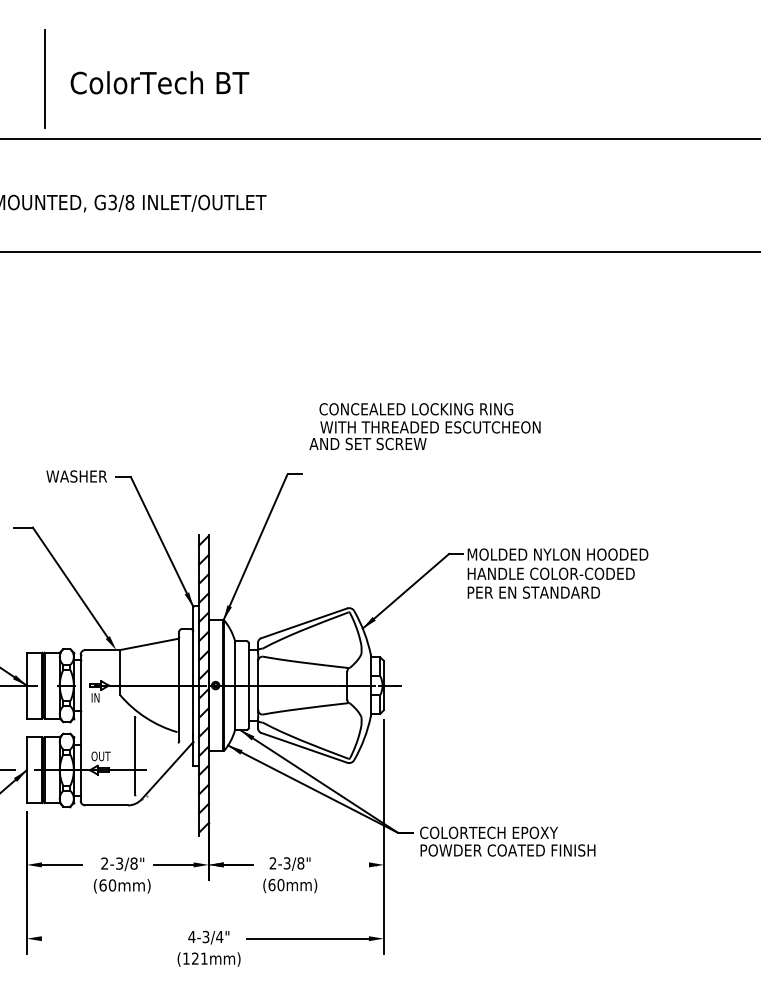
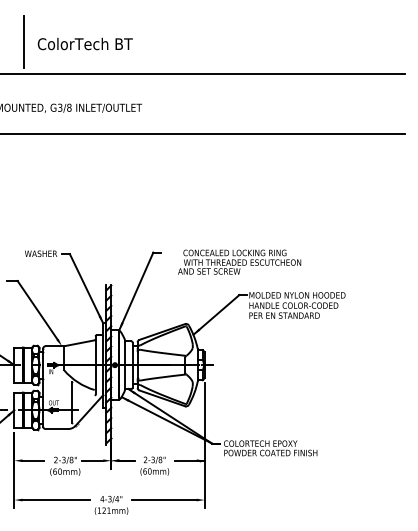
text: (424, 425) -> (239, 261), moved
line: (355, 864) -> (189, 460), added
line: (103, 939) -> (55, 500), added

